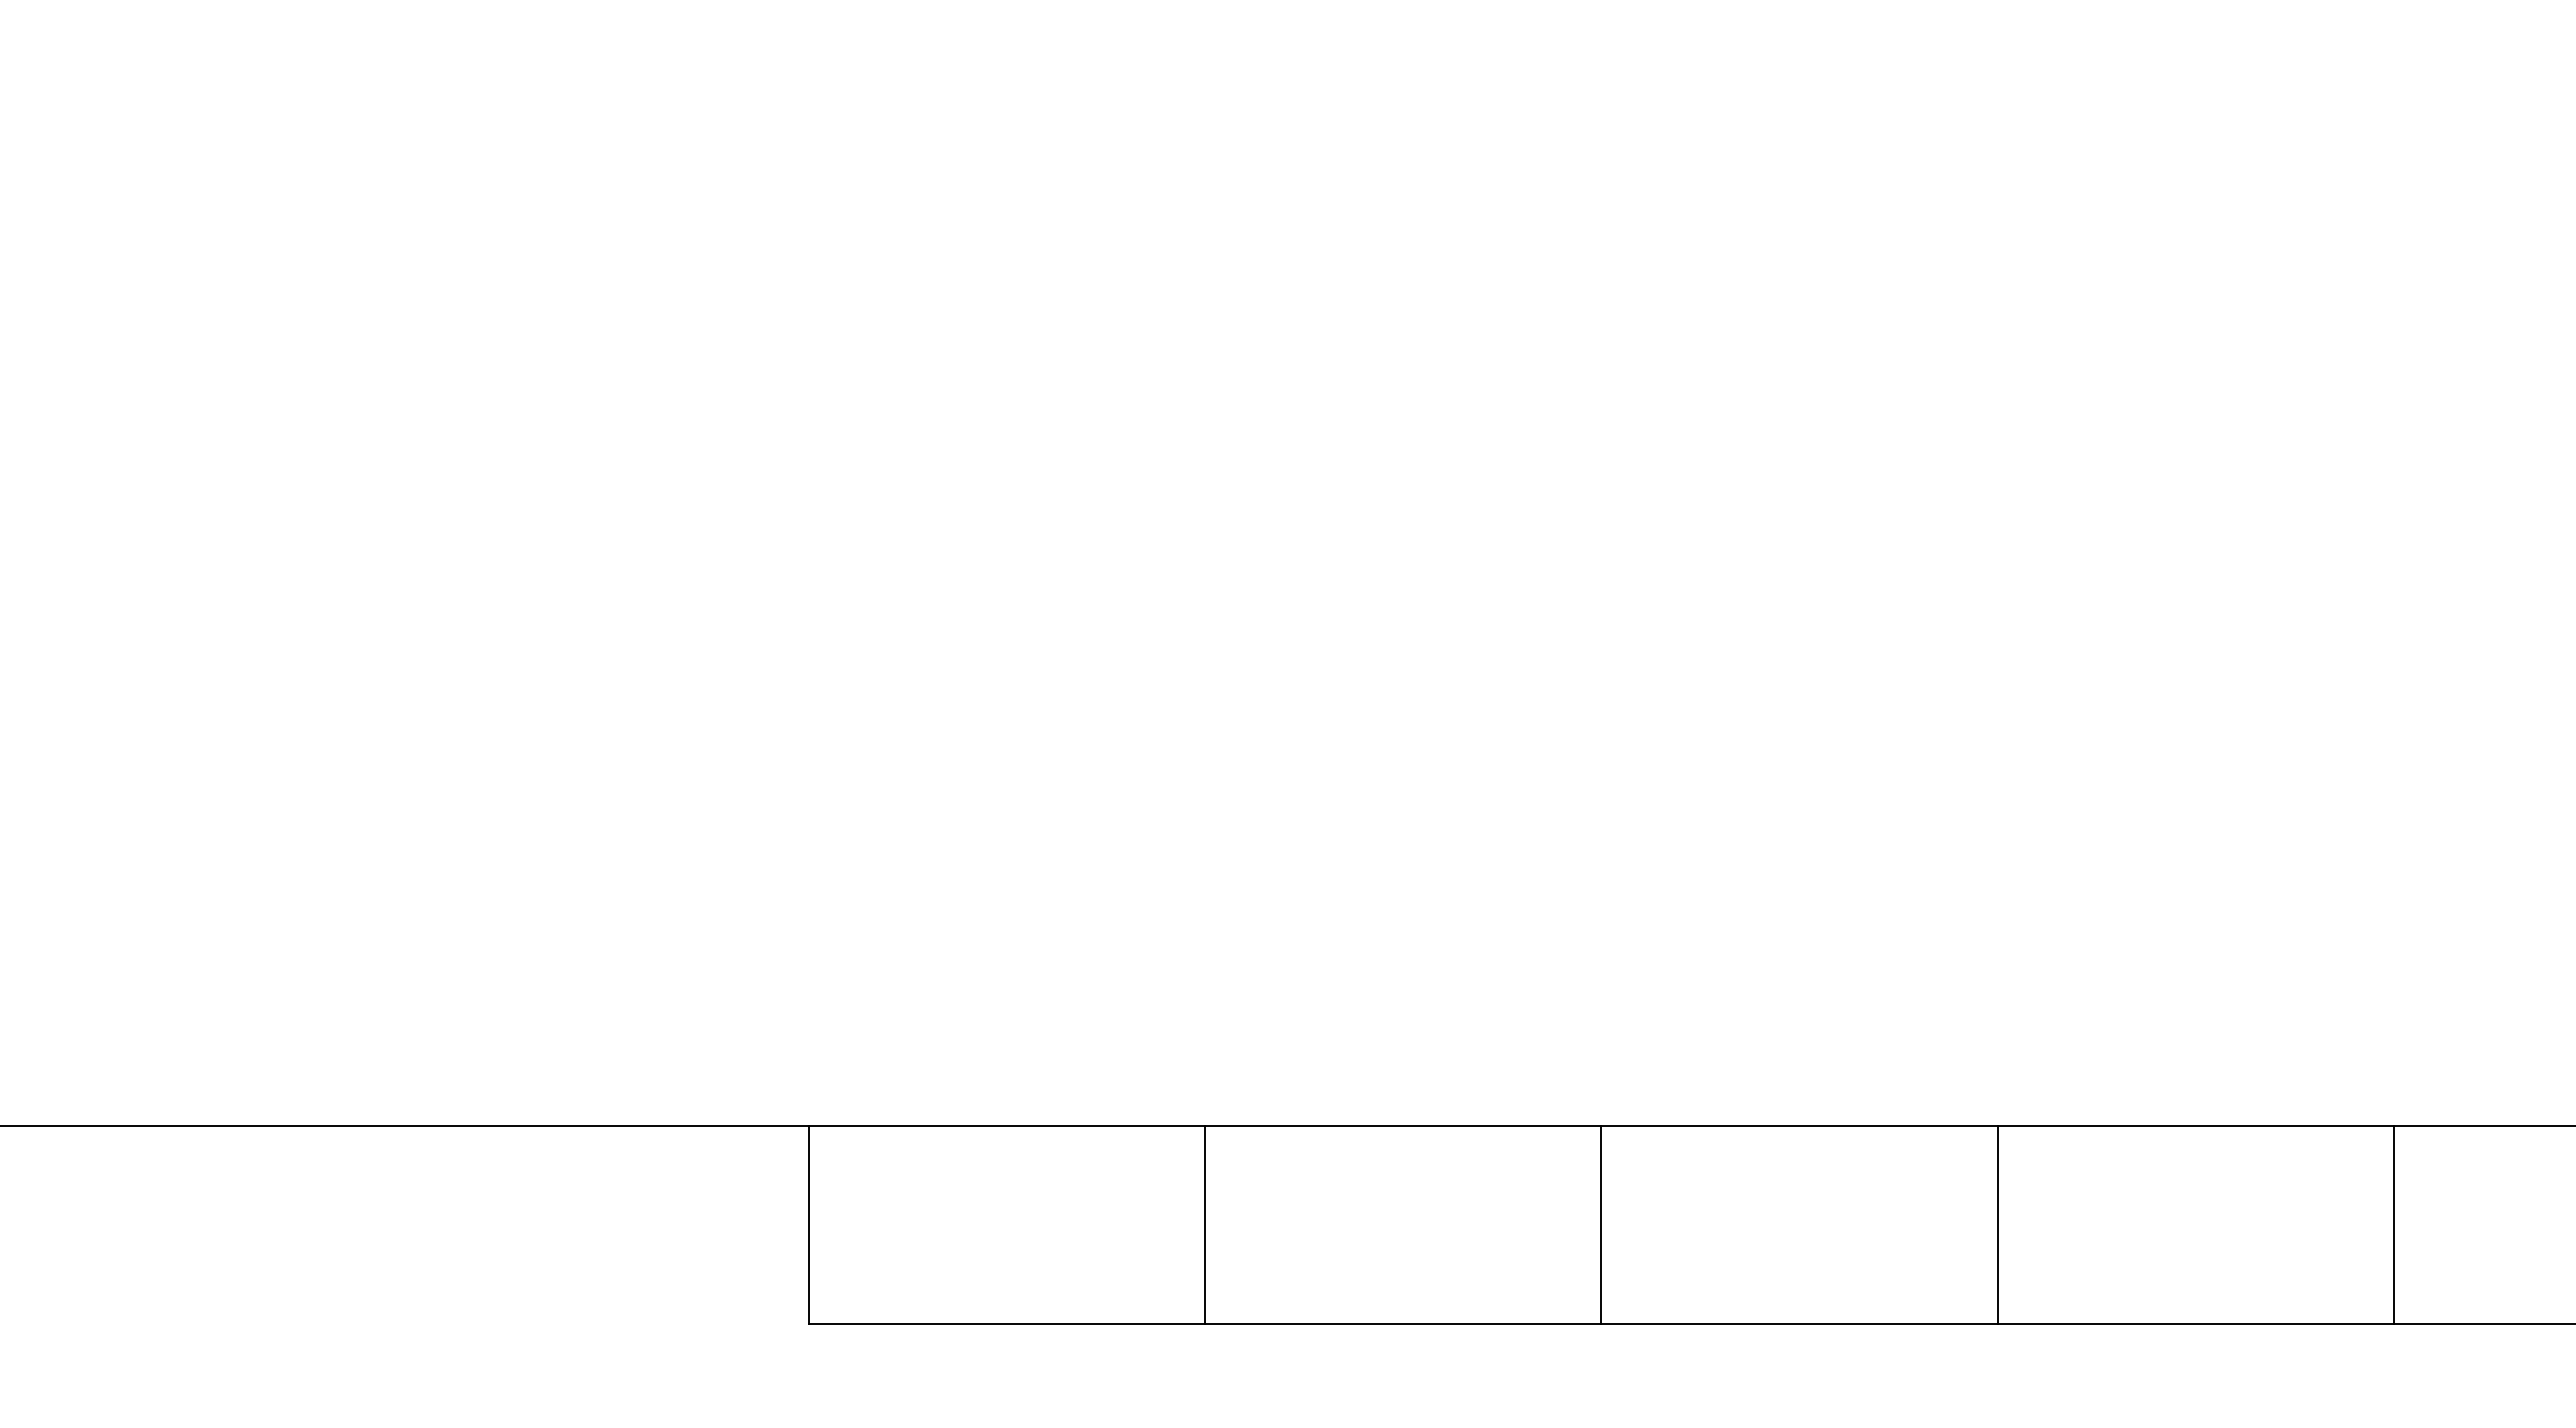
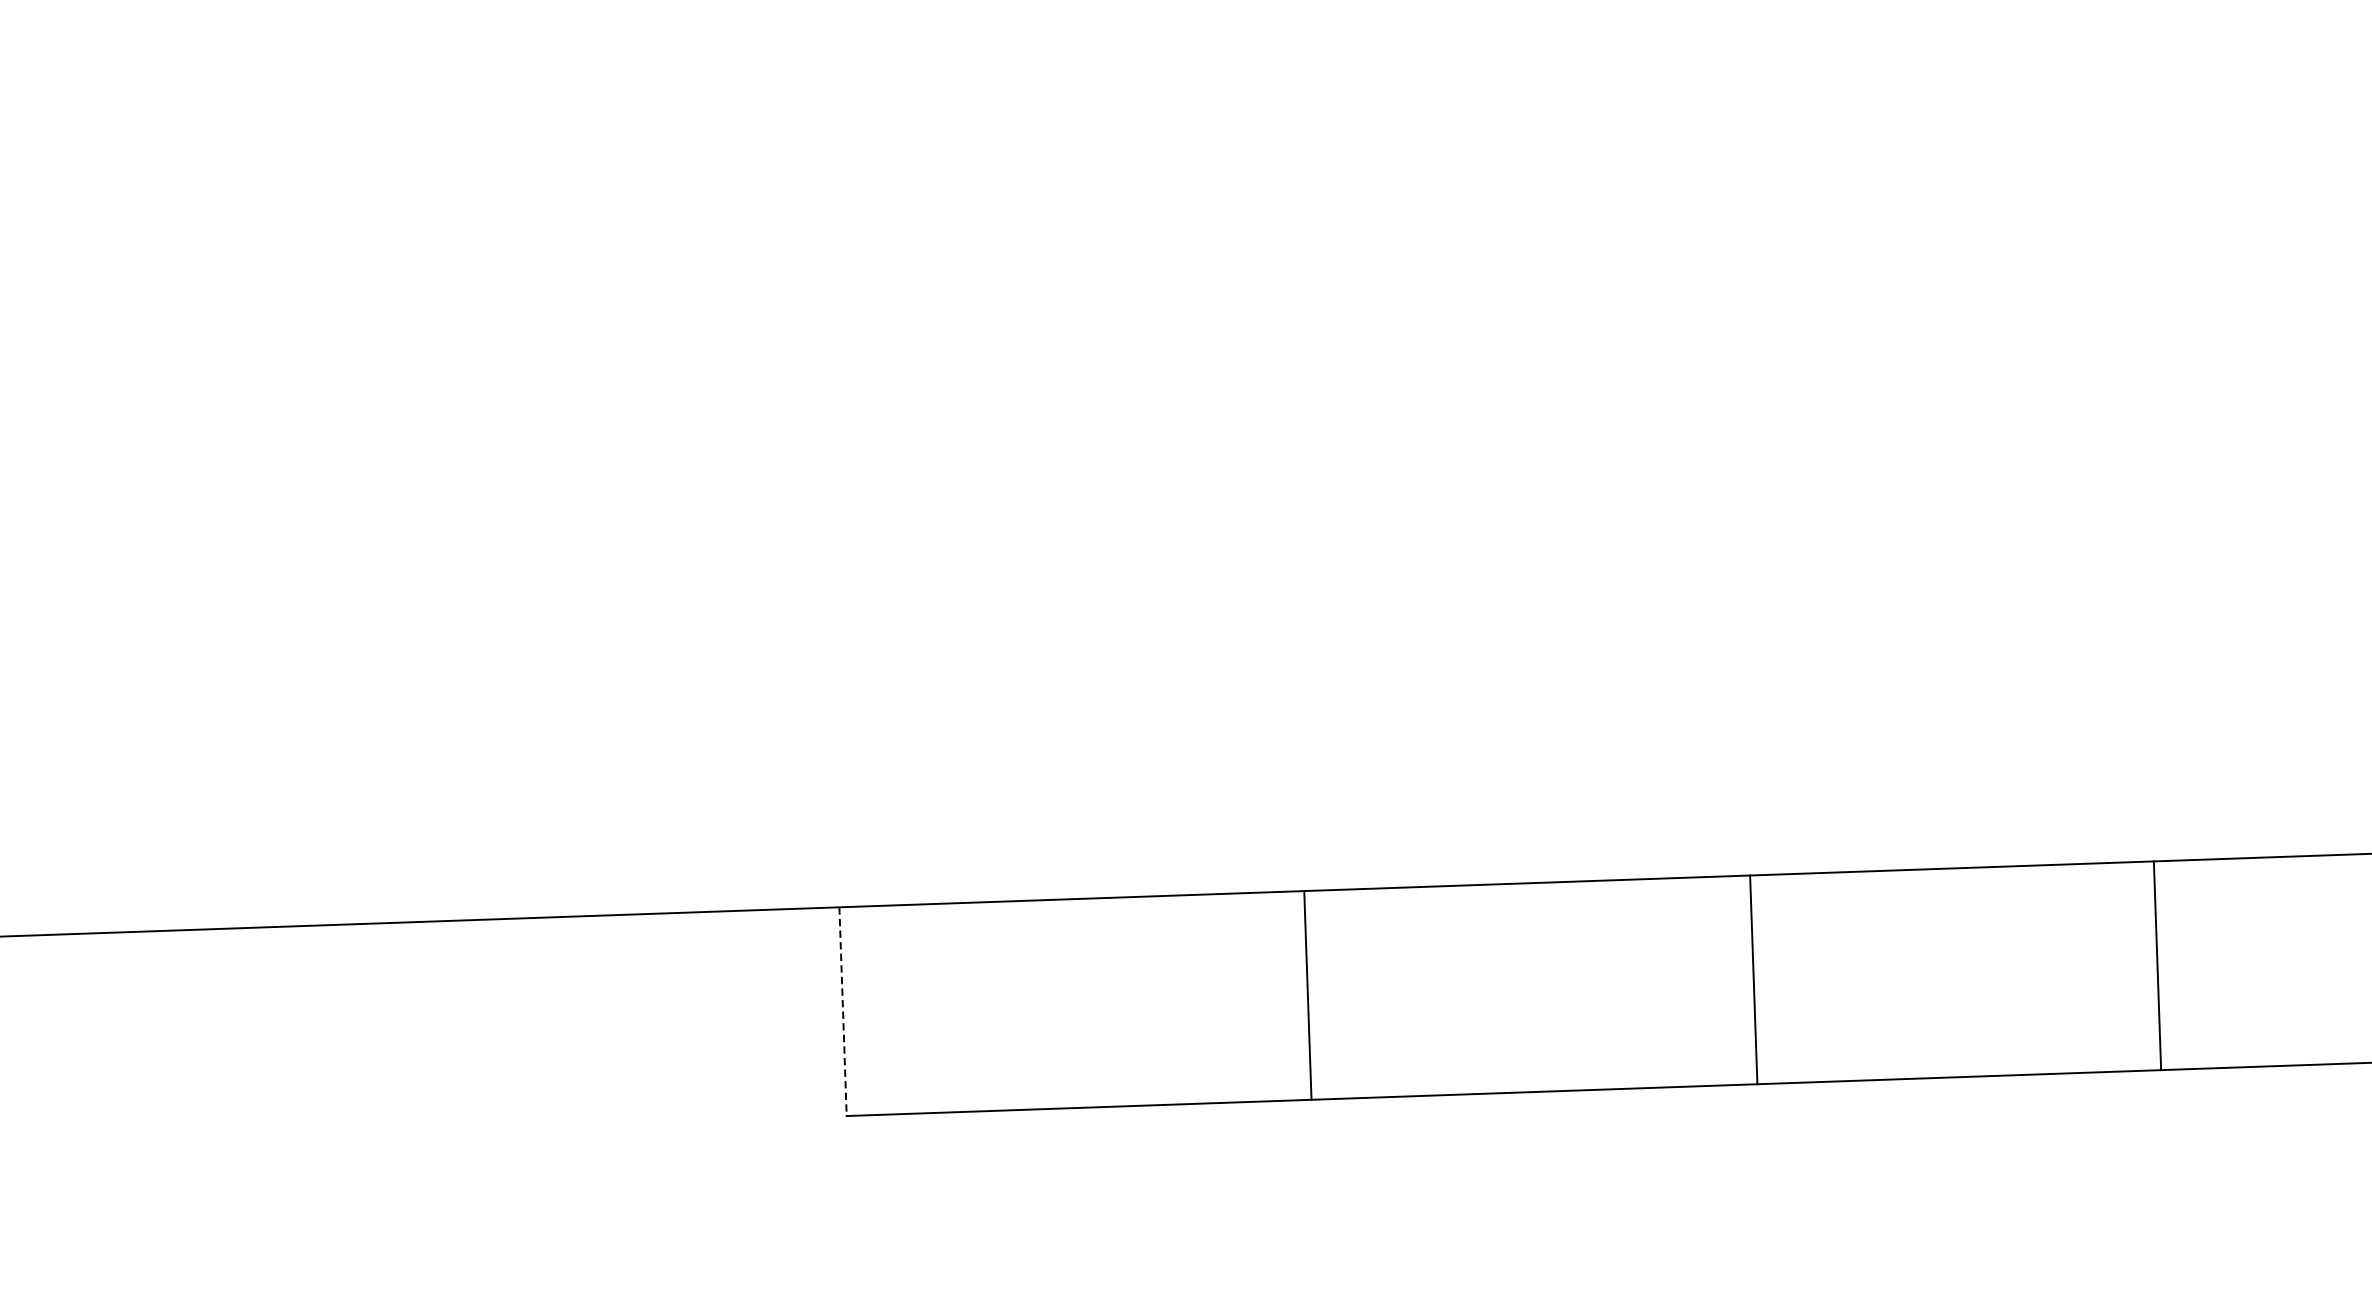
line: (808, 1225) -> (842, 1012), solid -> dashed
line: (1205, 1225) -> (1308, 995), moved
line: (1601, 1225) -> (1753, 980), moved
line: (1997, 1225) -> (2157, 966), moved

